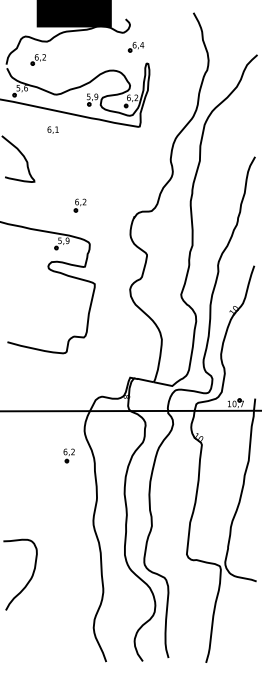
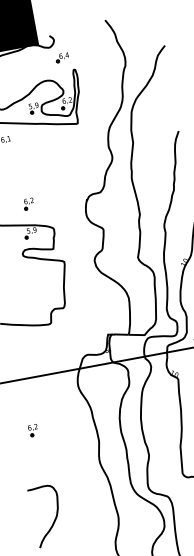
part: (79, 205) -> (28, 204), moved
part: (68, 455) -> (32, 430), moved

